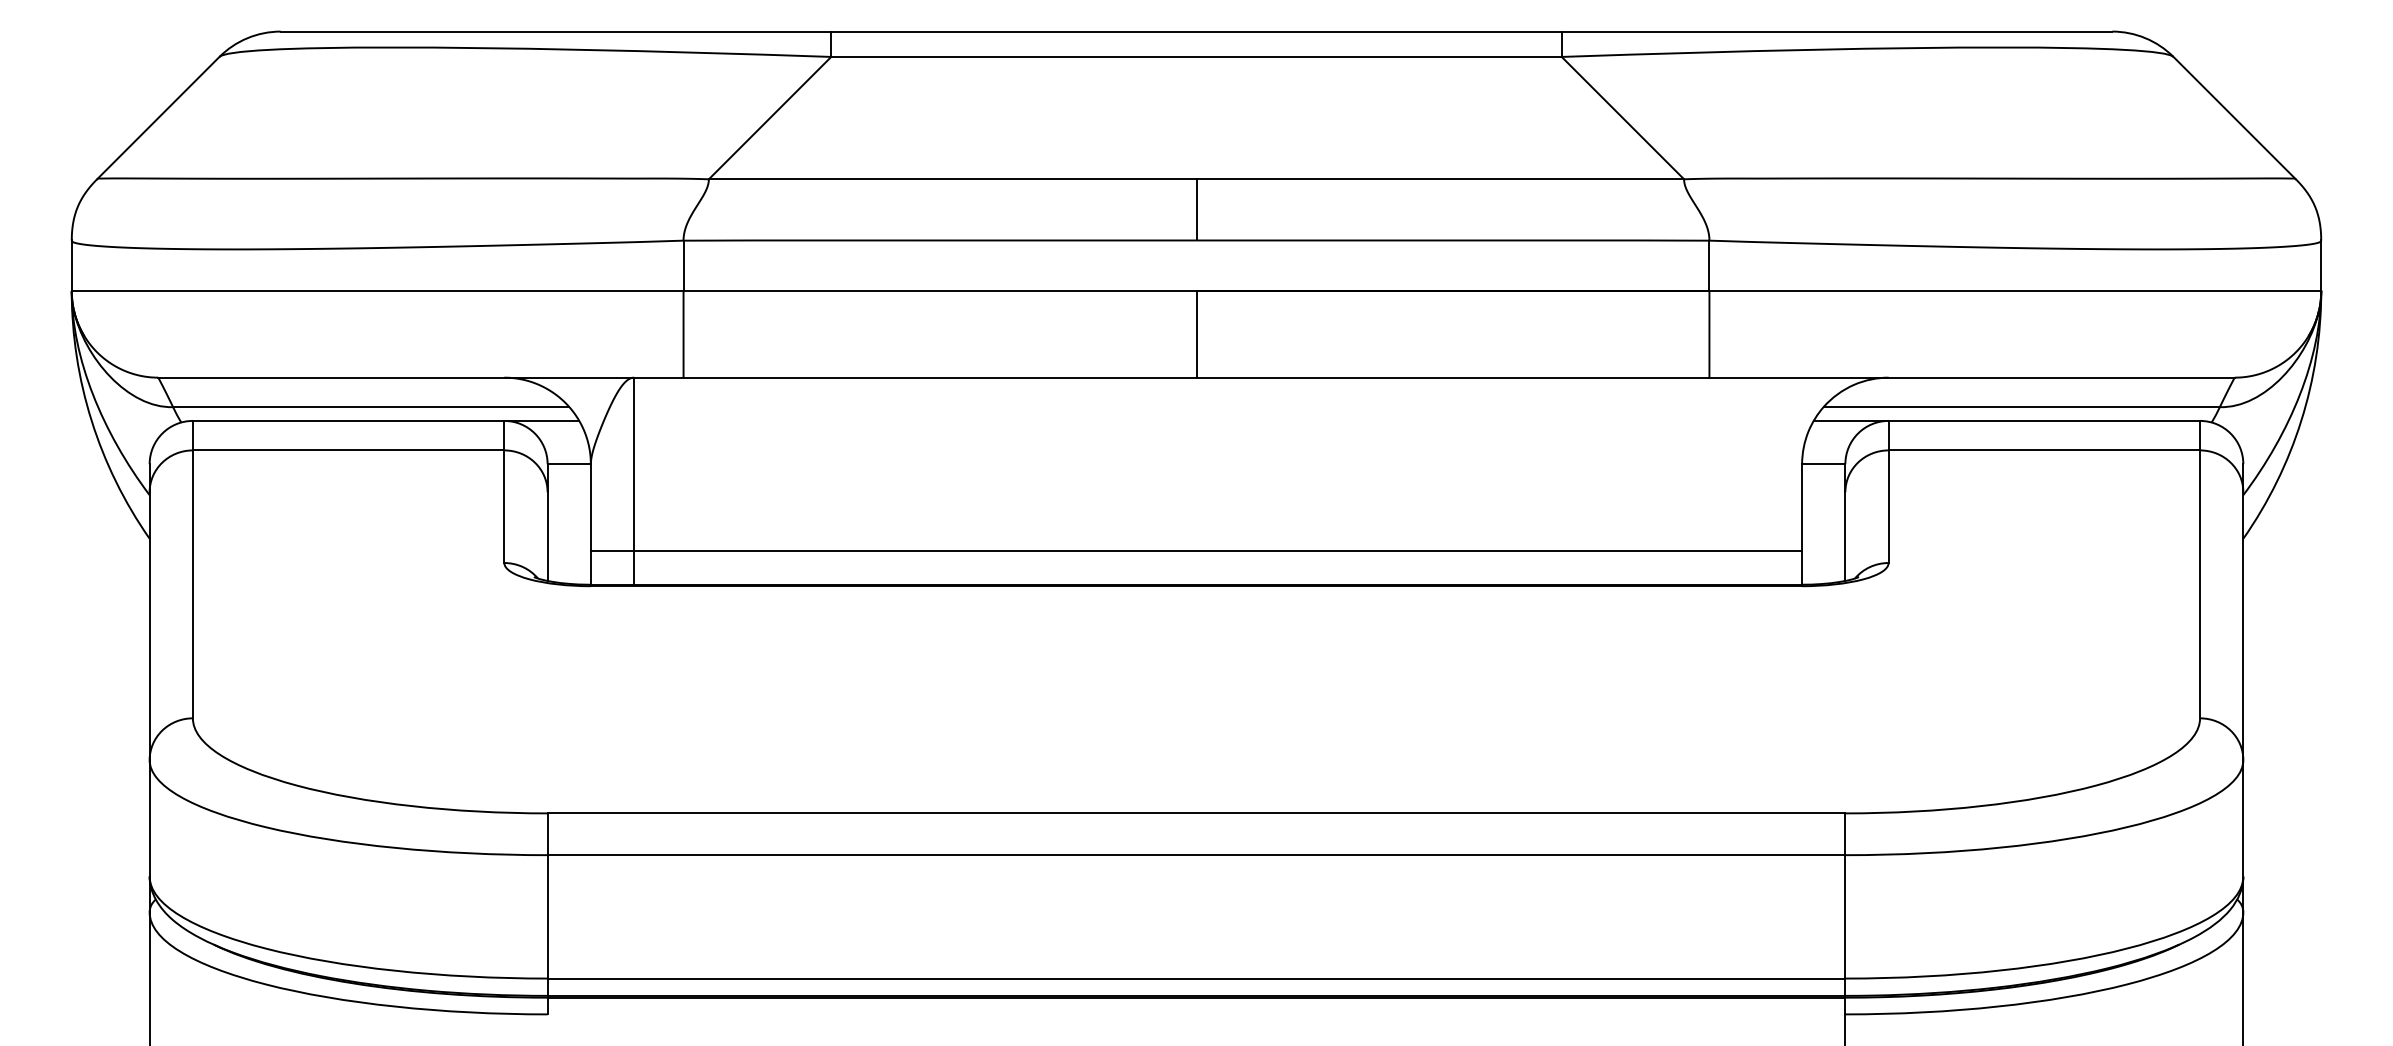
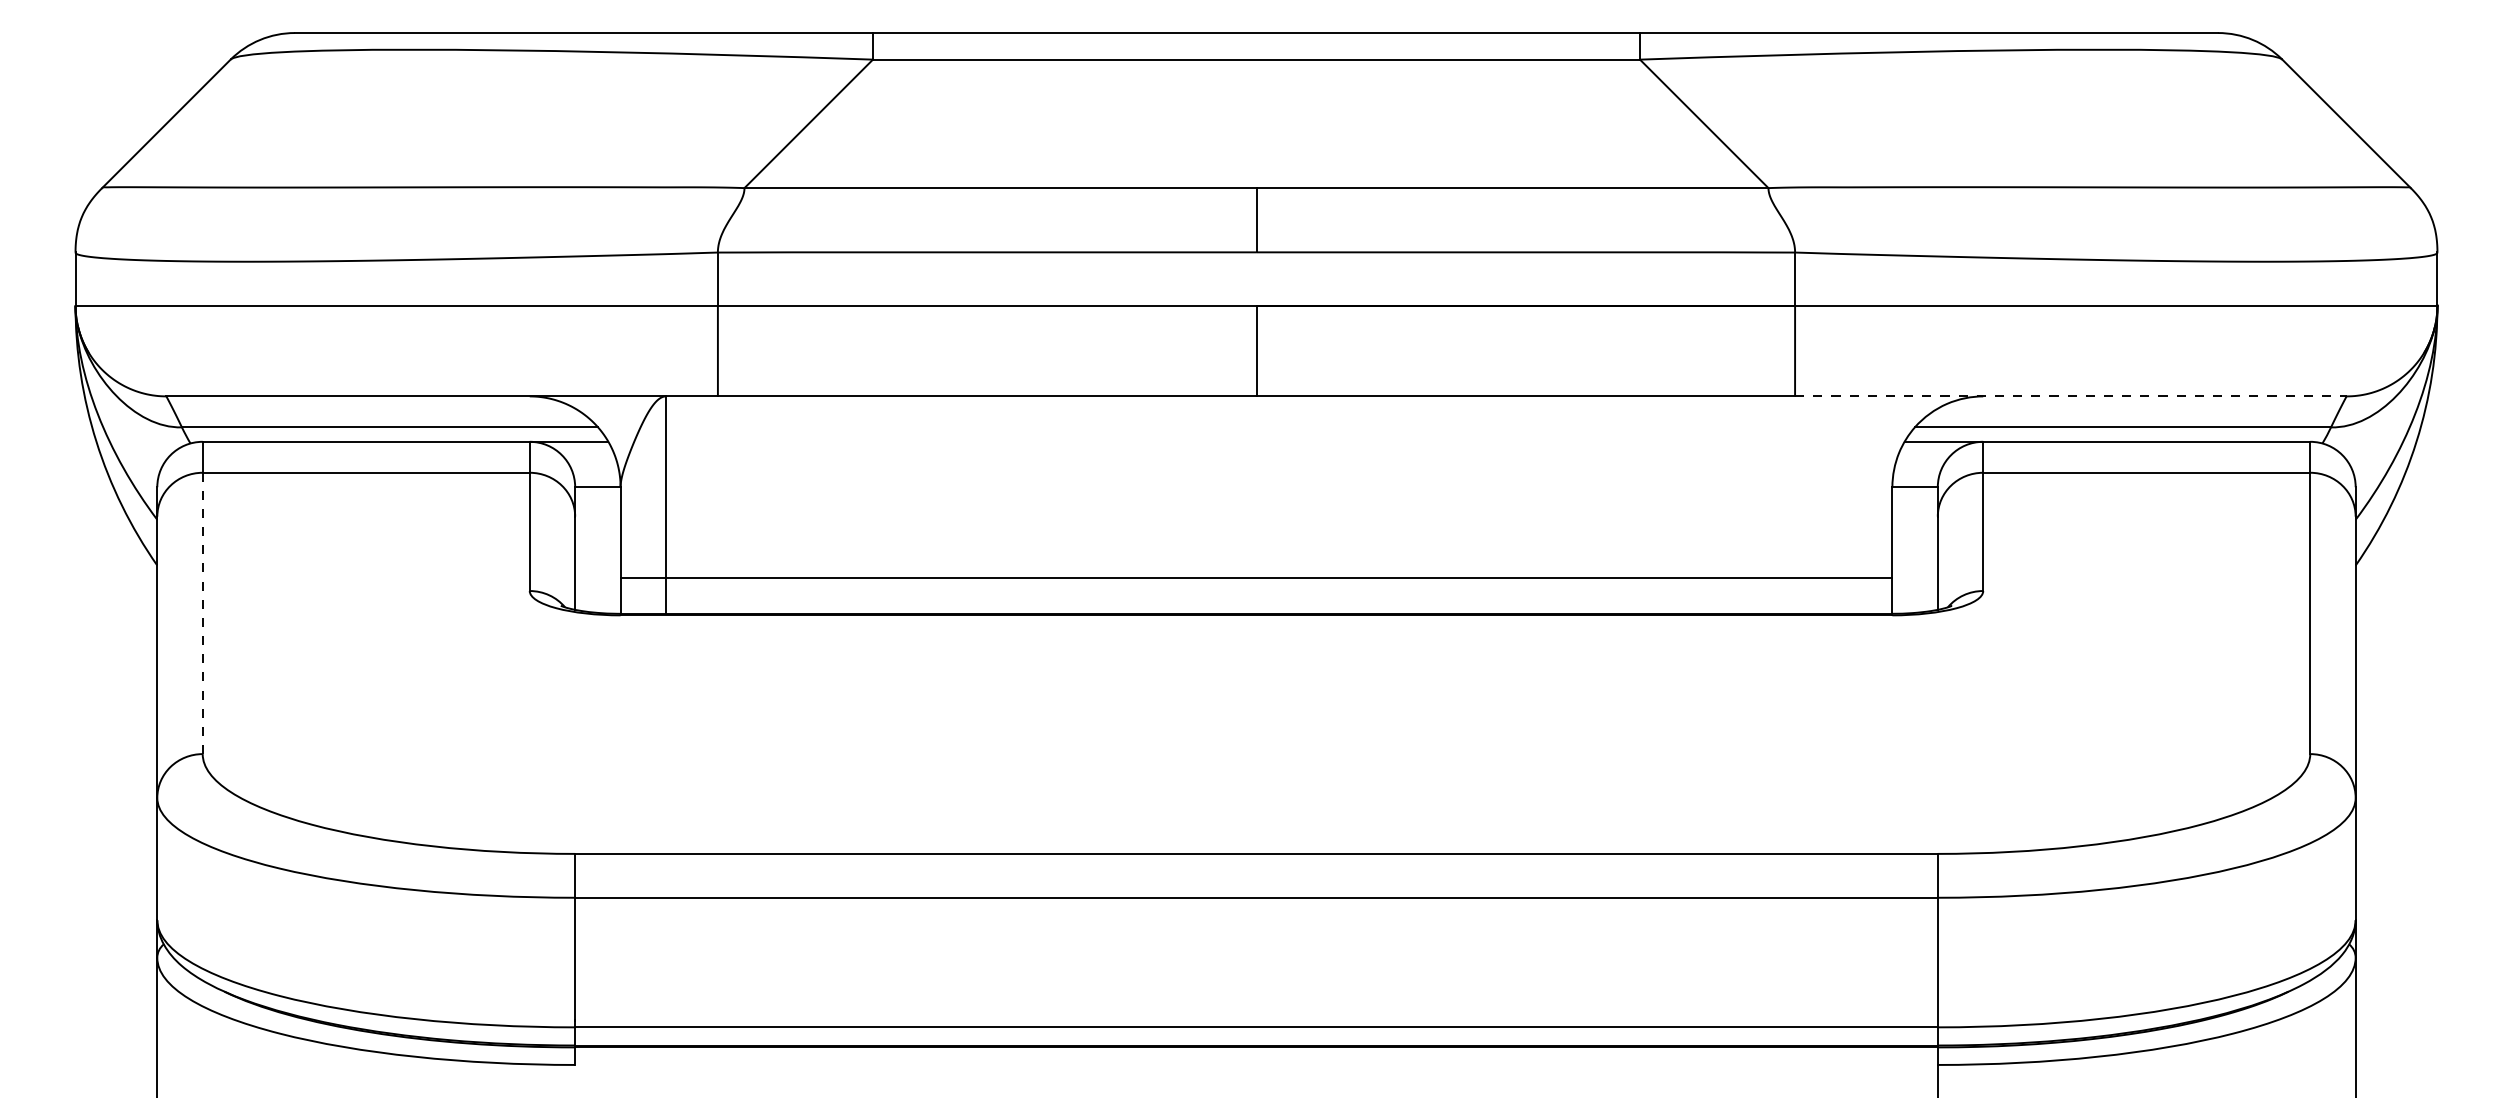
line: (1972, 377) -> (2071, 396), solid -> dashed
line: (192, 584) -> (202, 613), solid -> dashed

